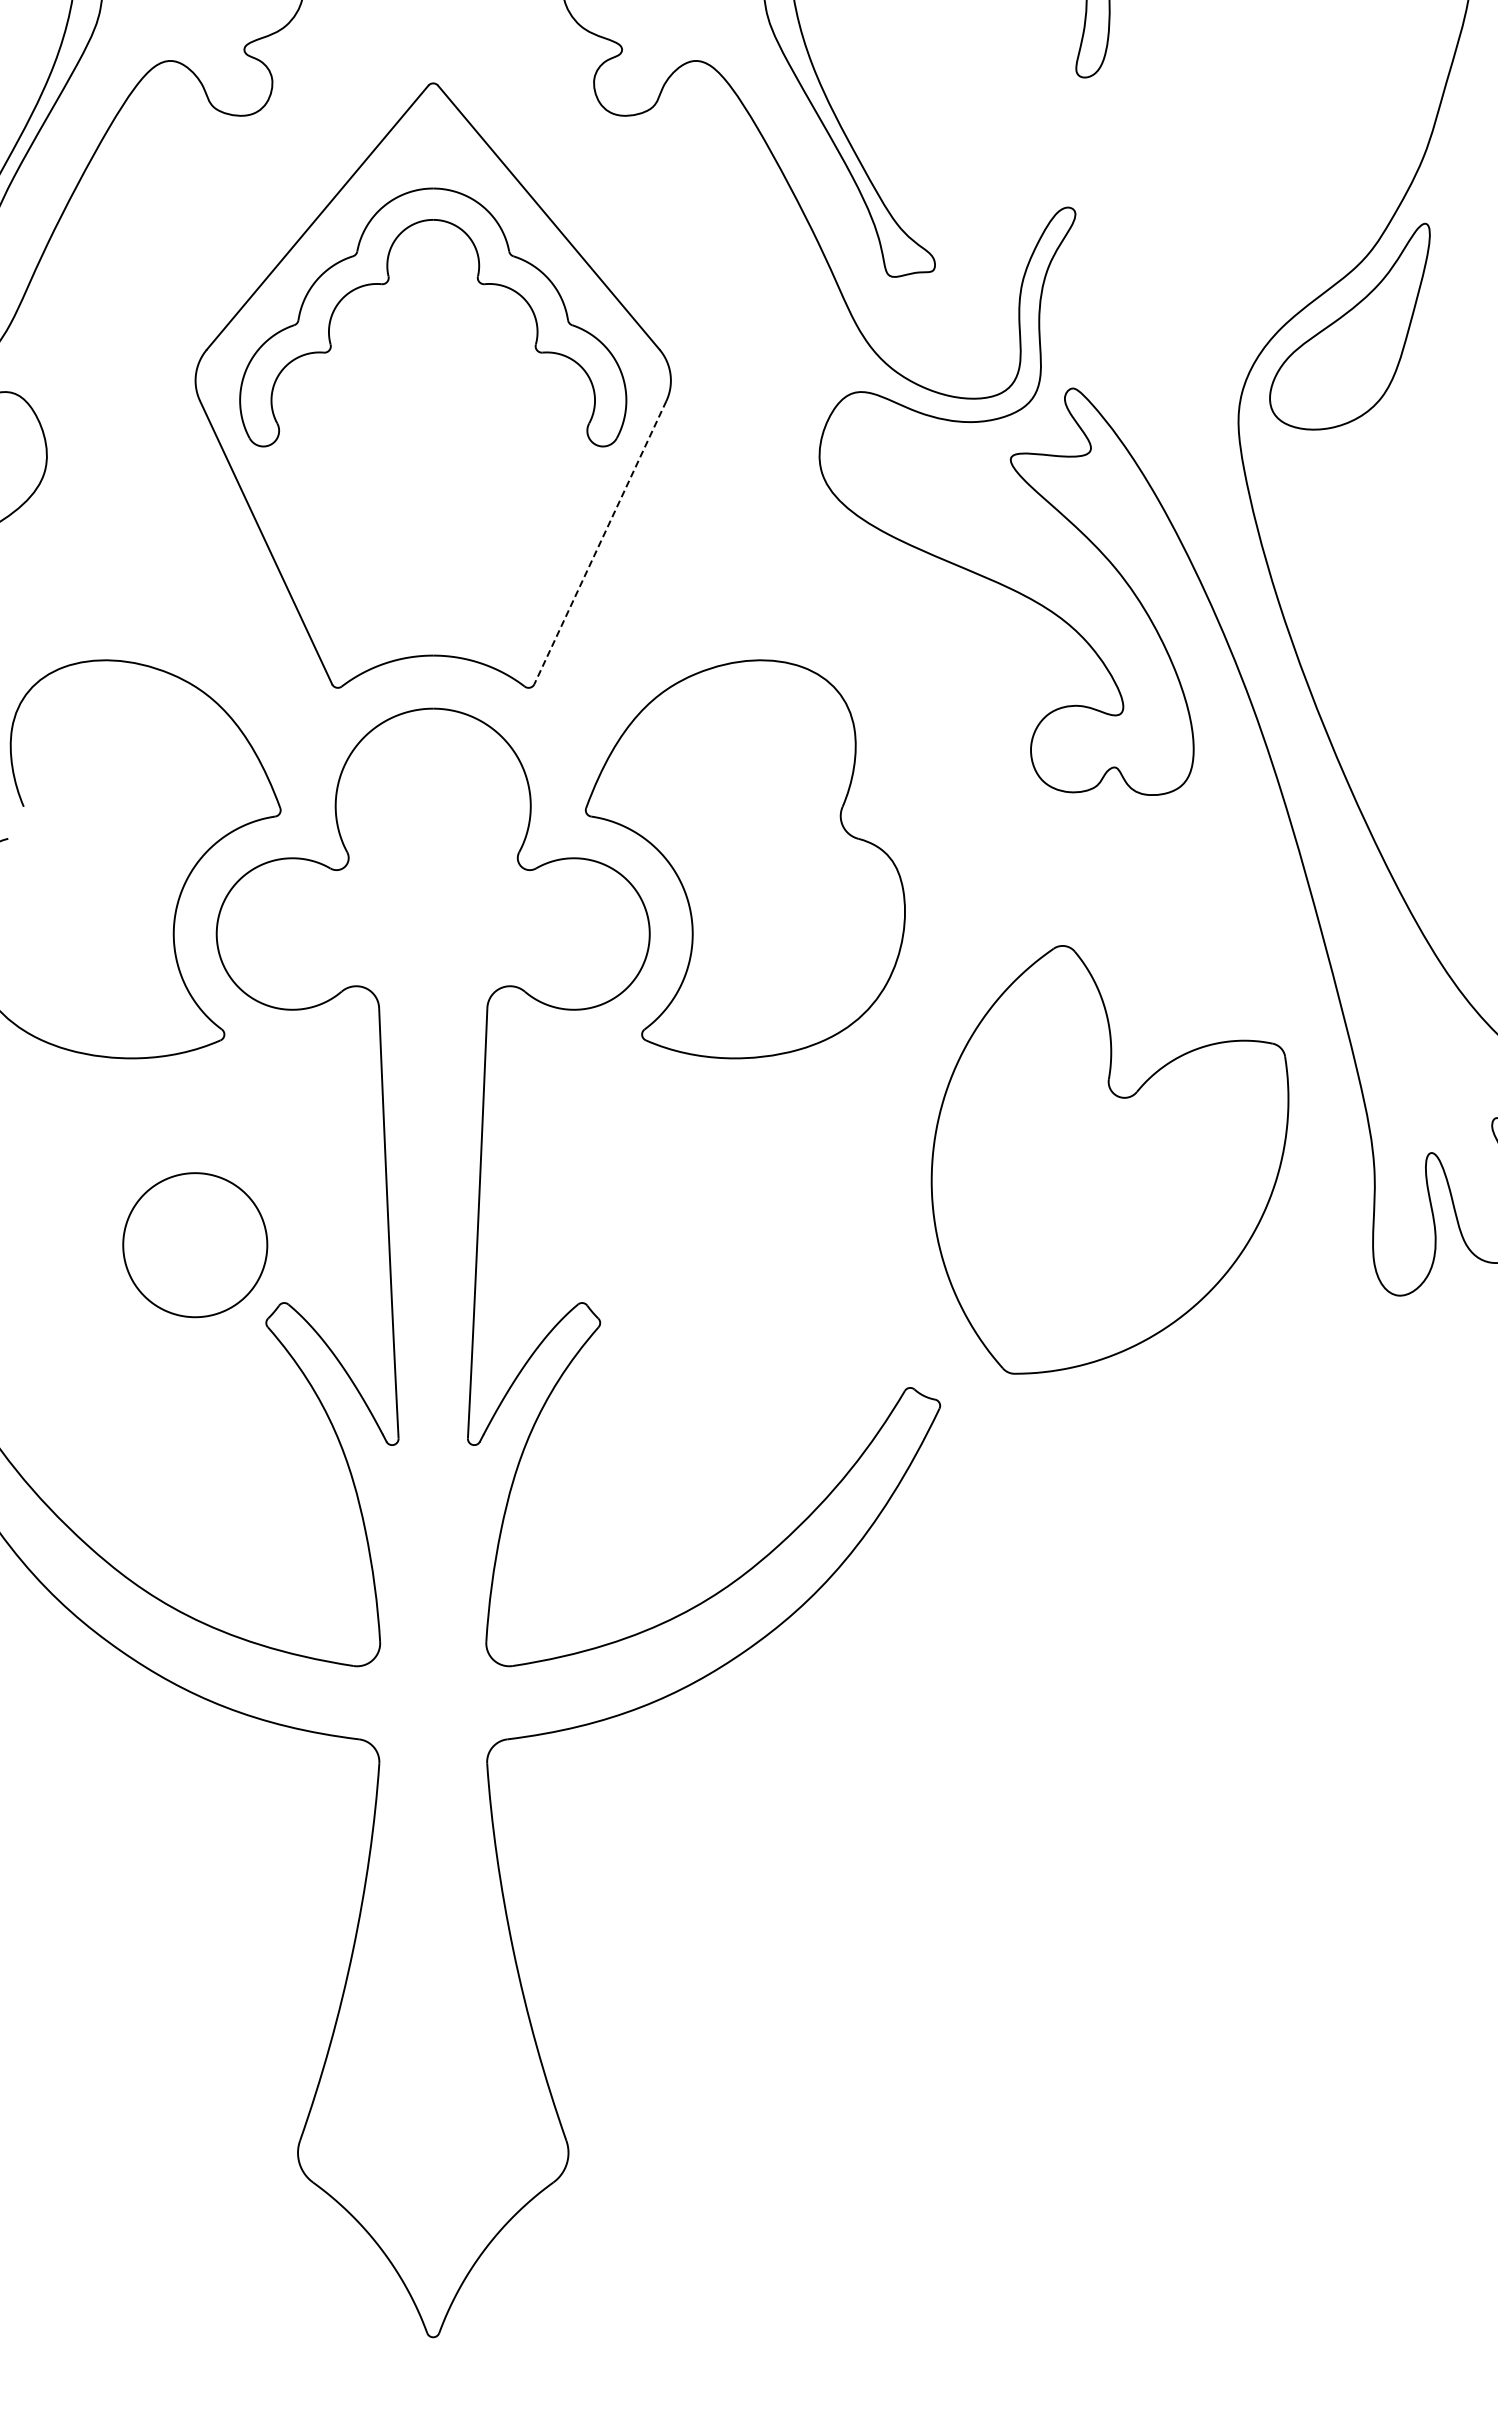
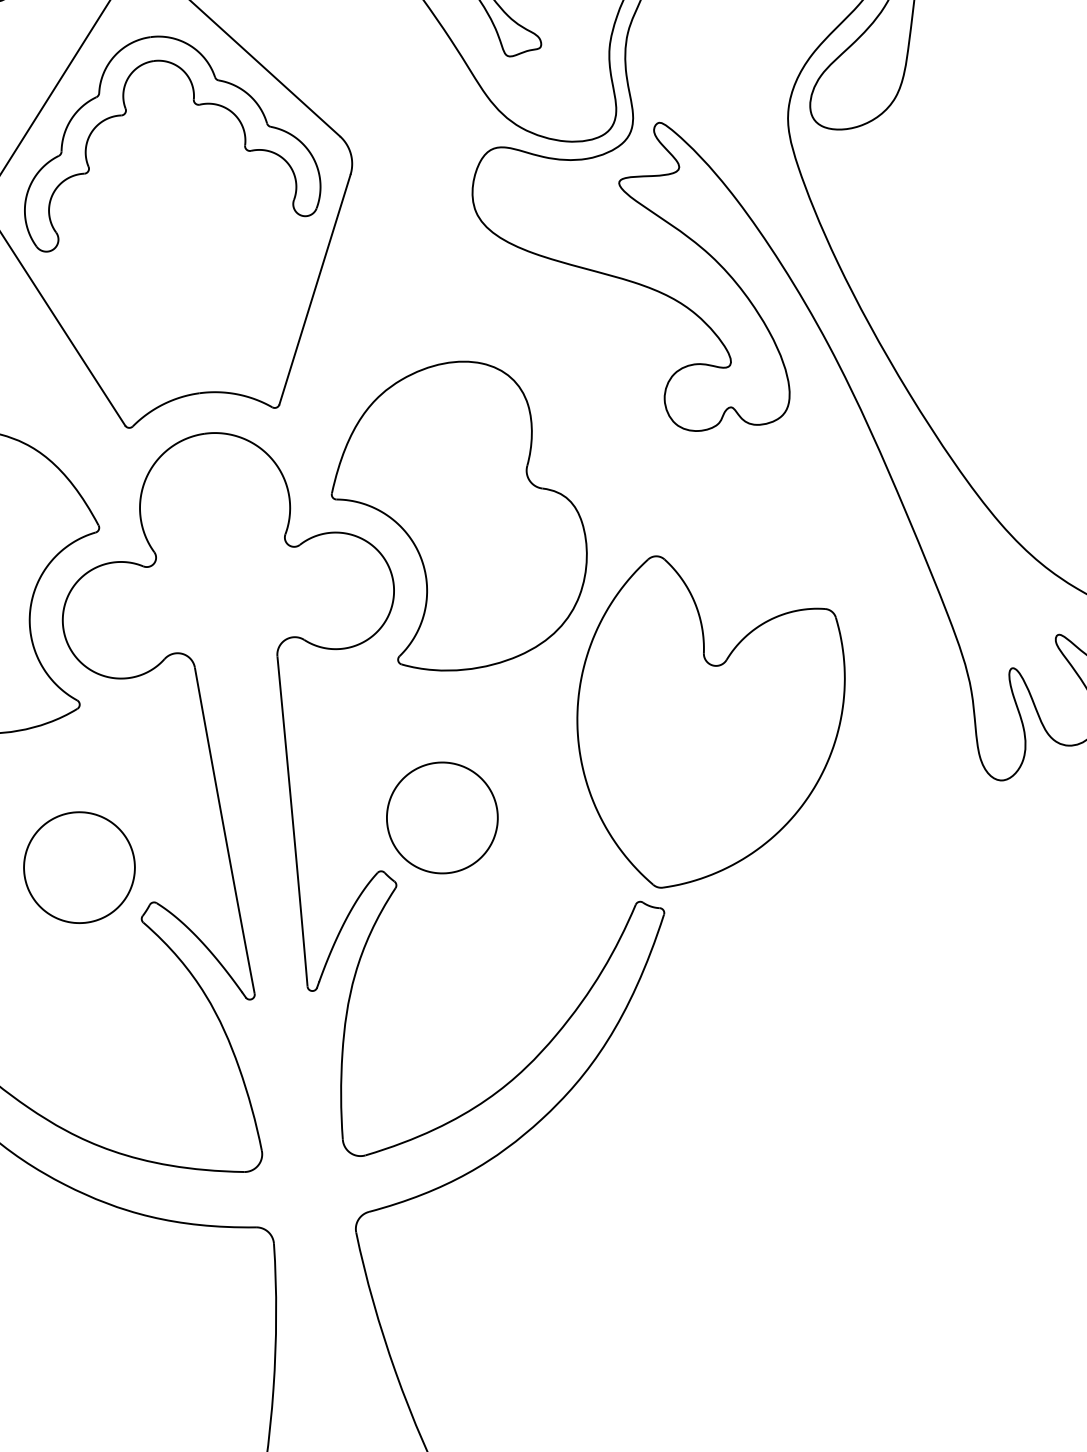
line: (600, 543) -> (315, 290), dashed -> solid
part: (1109, 1159) -> (712, 714), moved
part: (671, 1245) -> (442, 818), added

